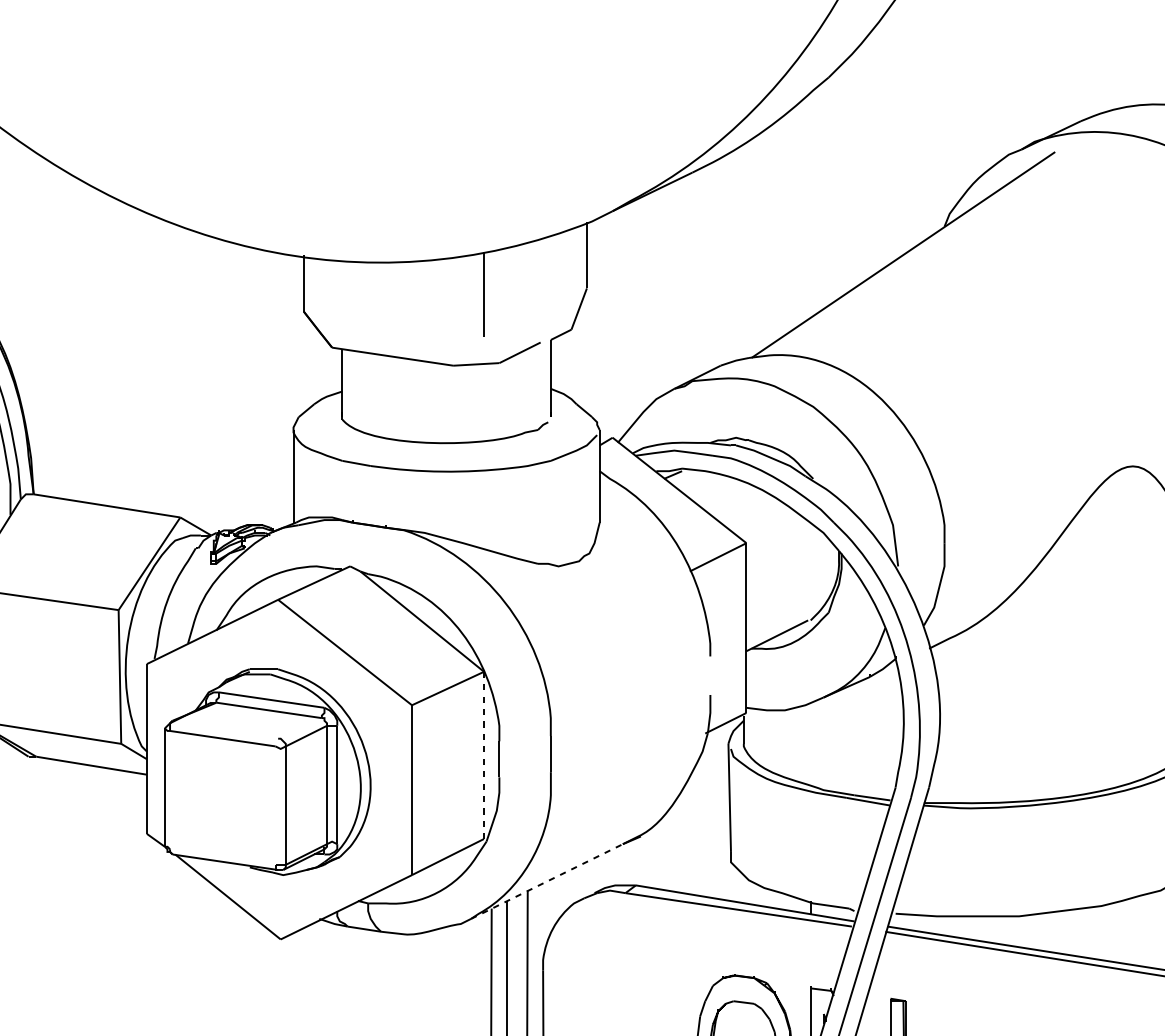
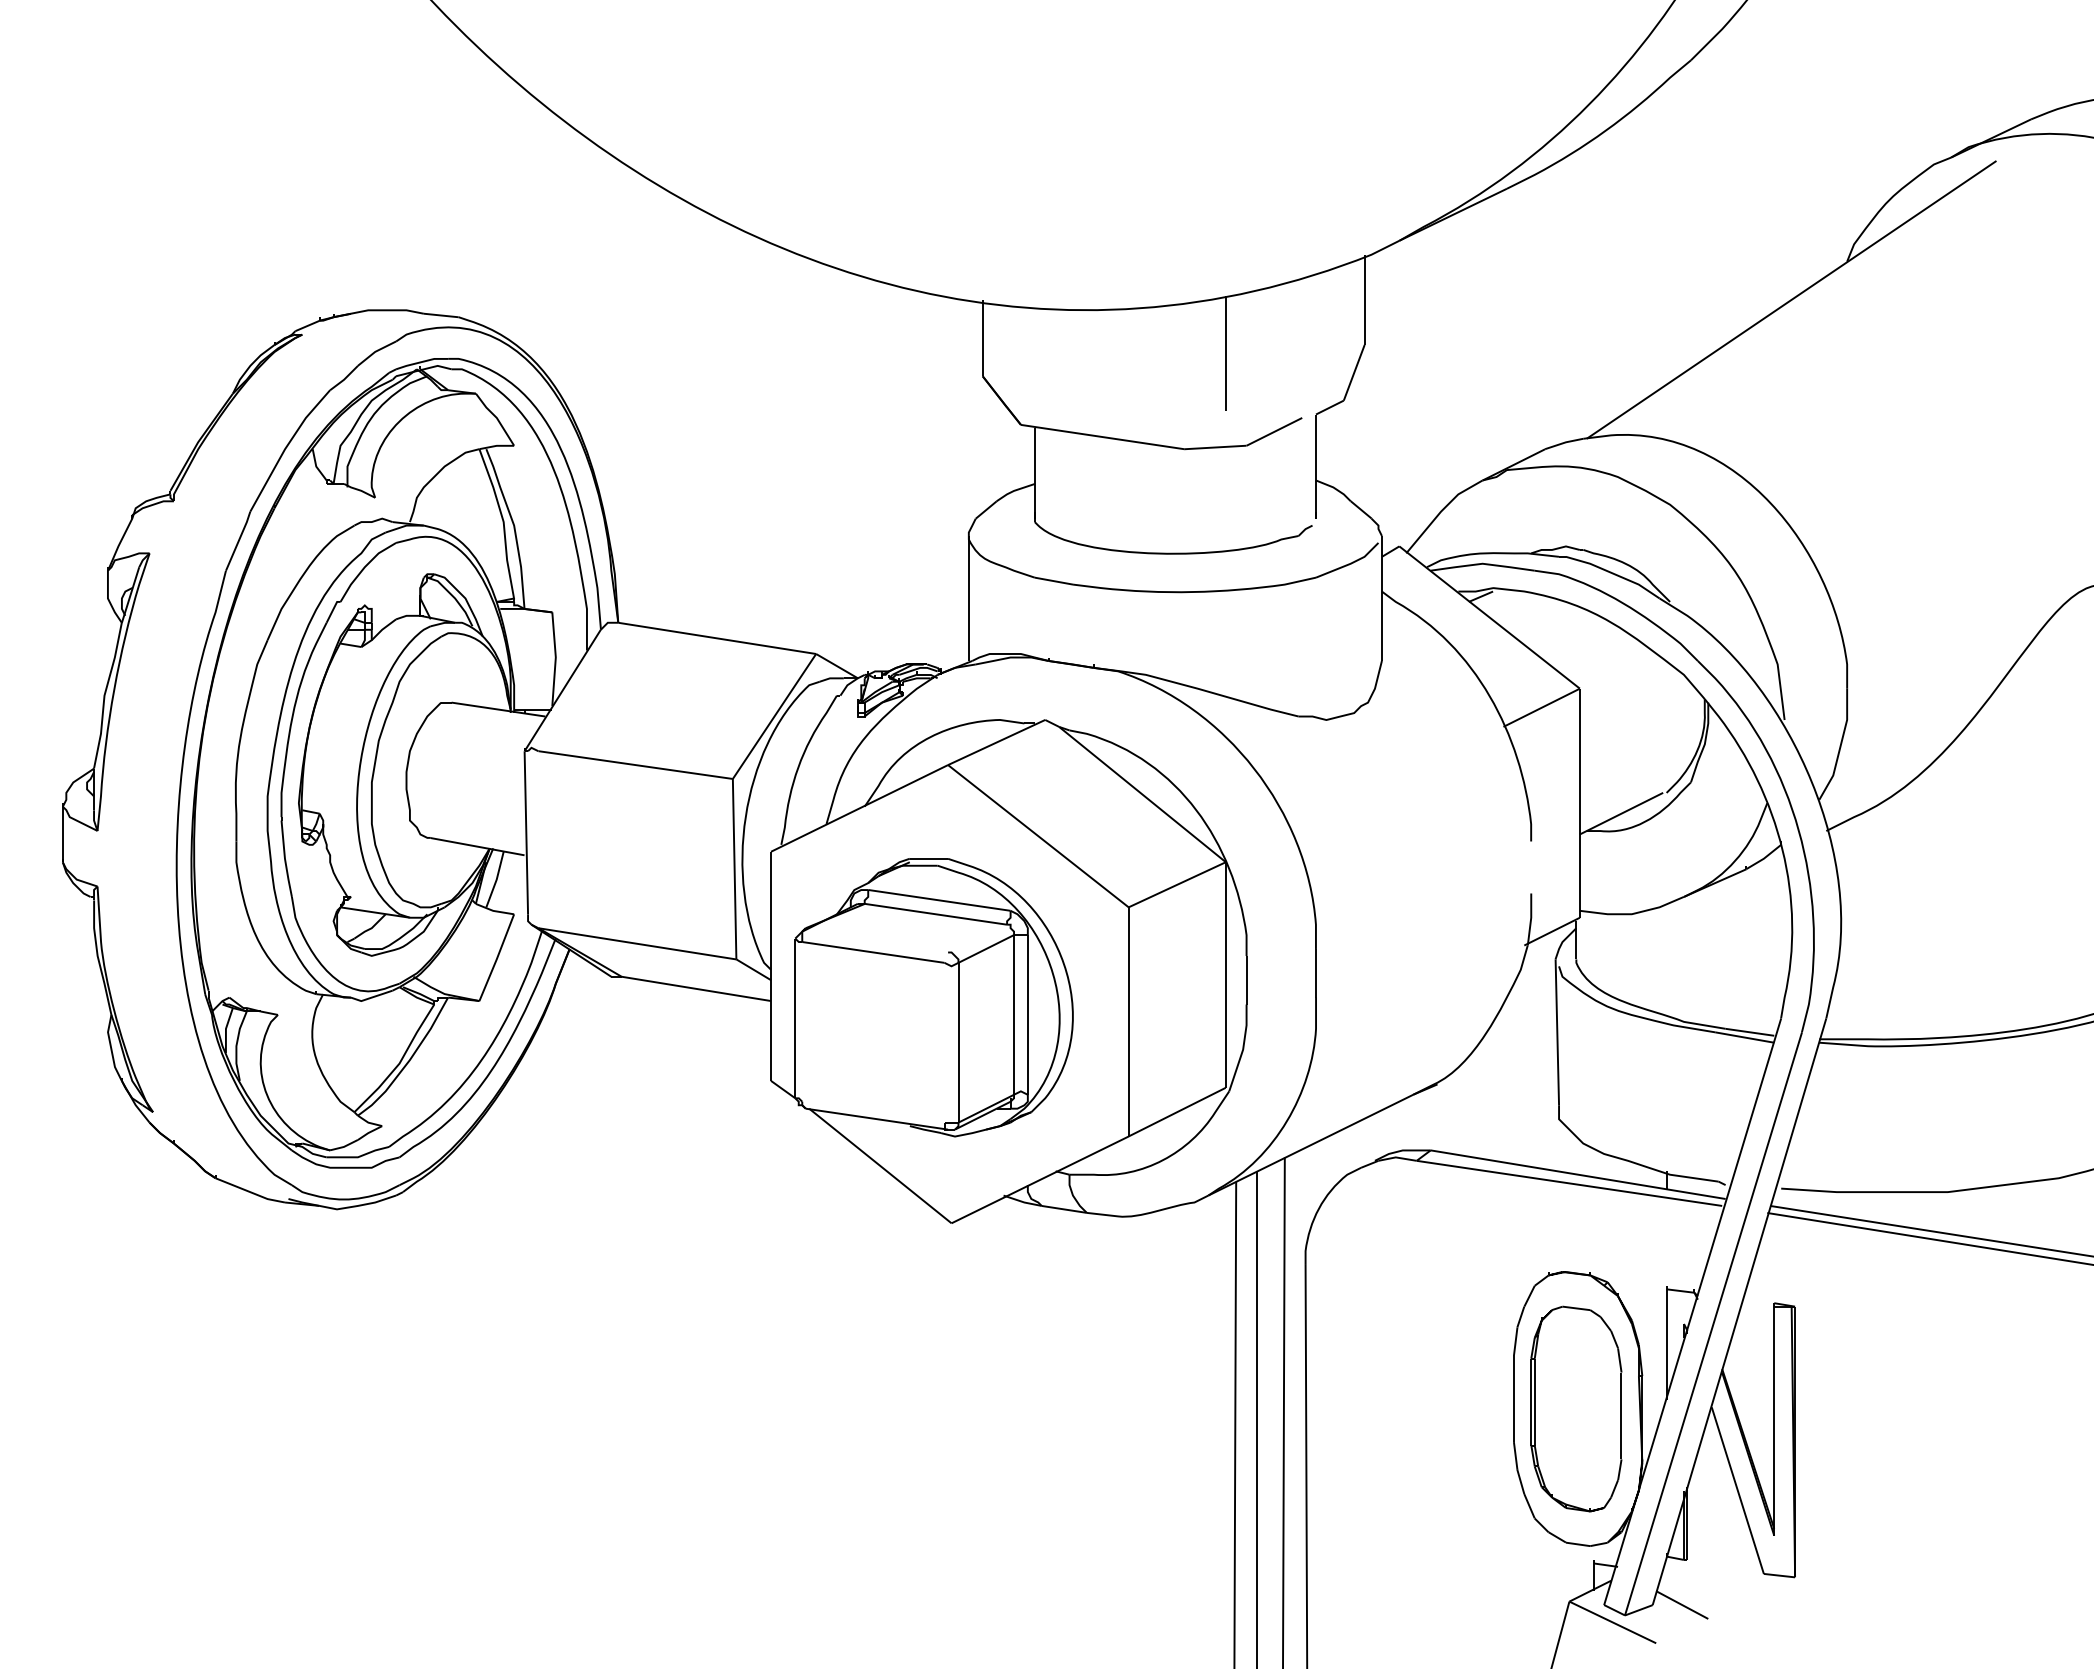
line: (483, 755) -> (1225, 975), dashed -> solid
line: (547, 881) -> (1311, 1144), dashed -> solid

